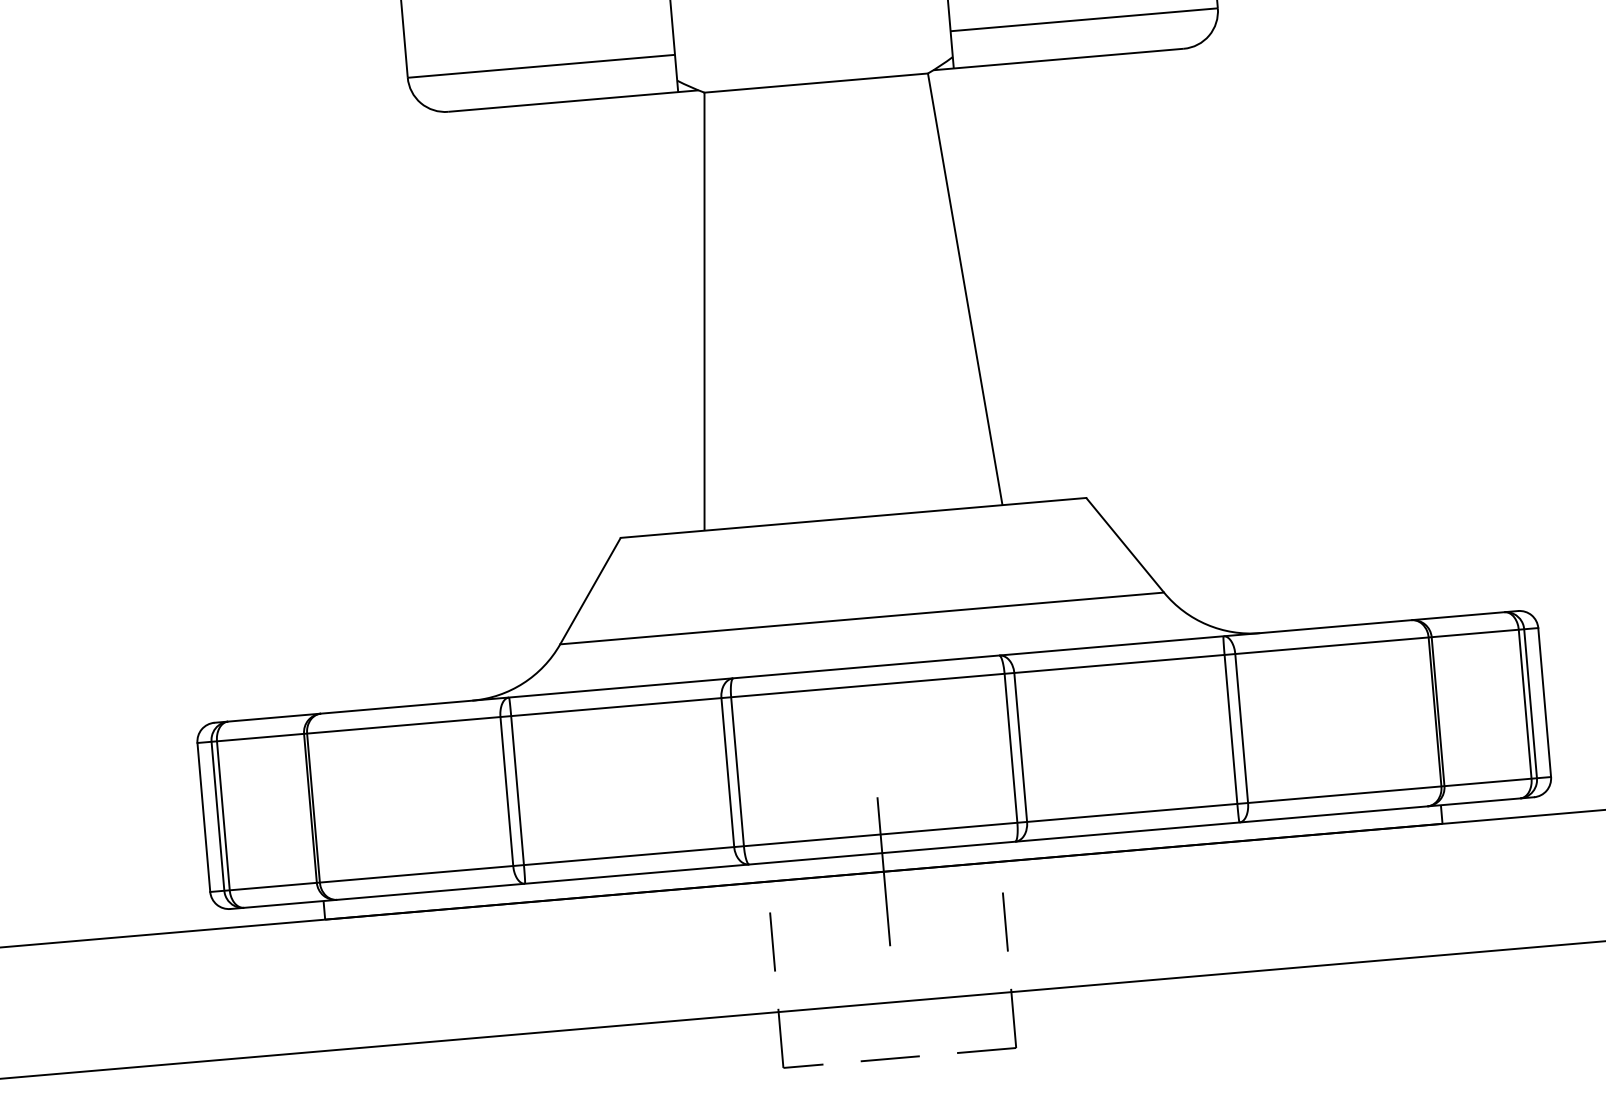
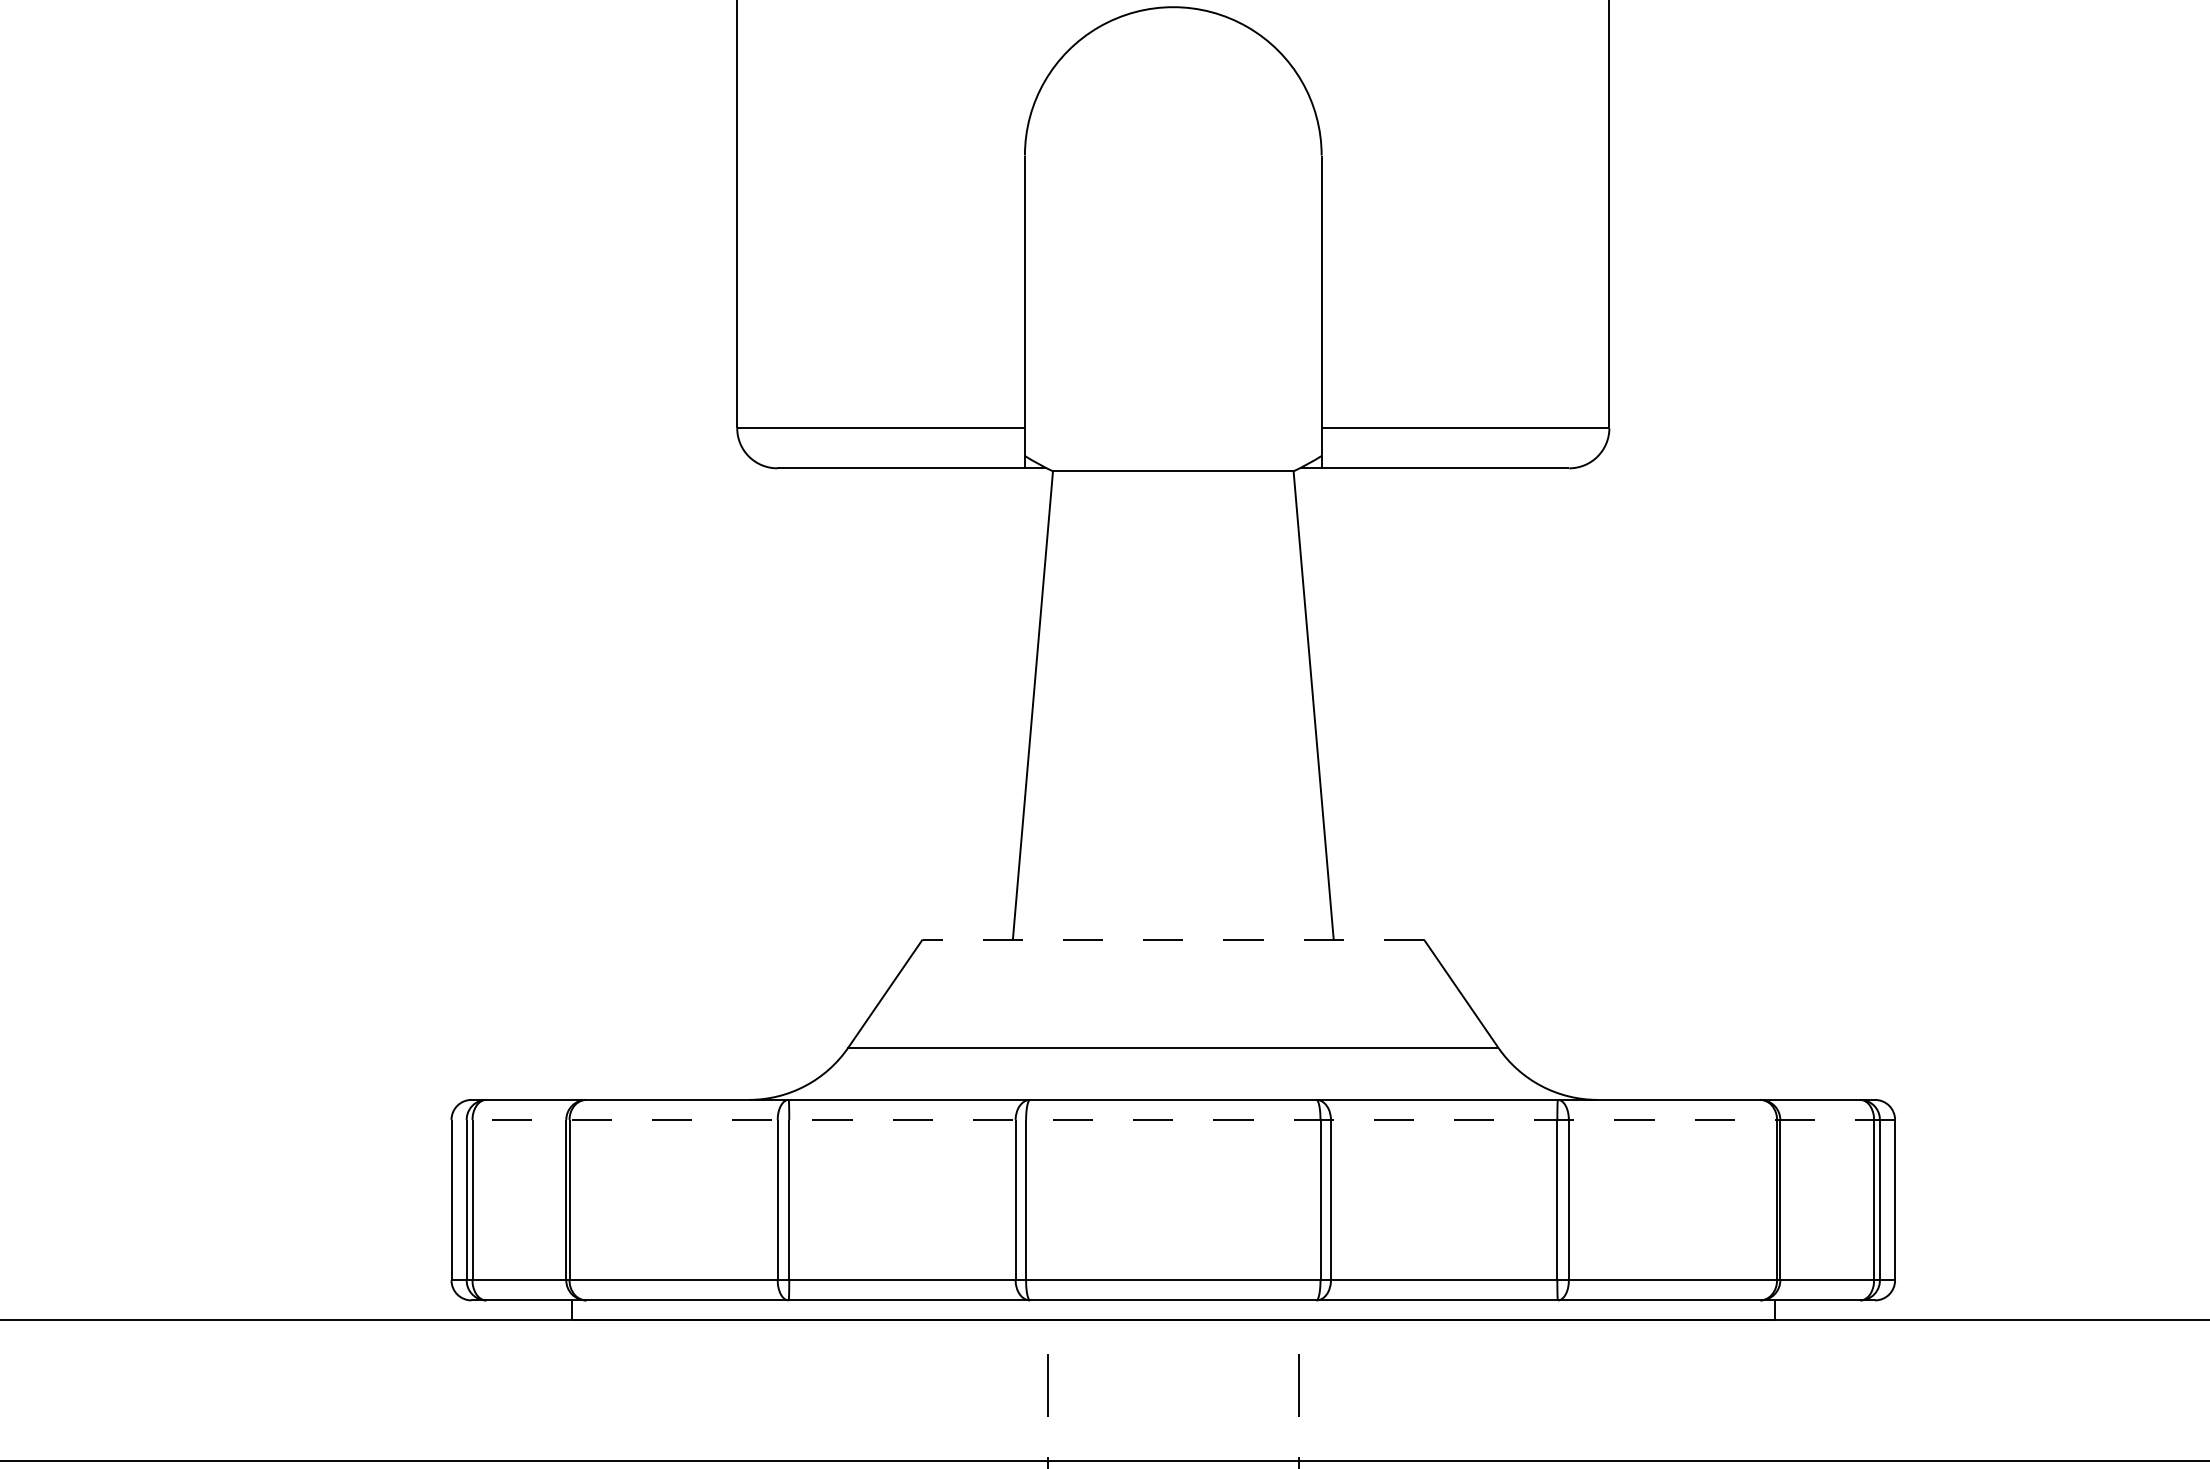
line: (853, 517) -> (1173, 939), solid -> dashed
line: (868, 685) -> (1173, 1119), solid -> dashed
line: (884, 871) -> (1173, 1320), removed

